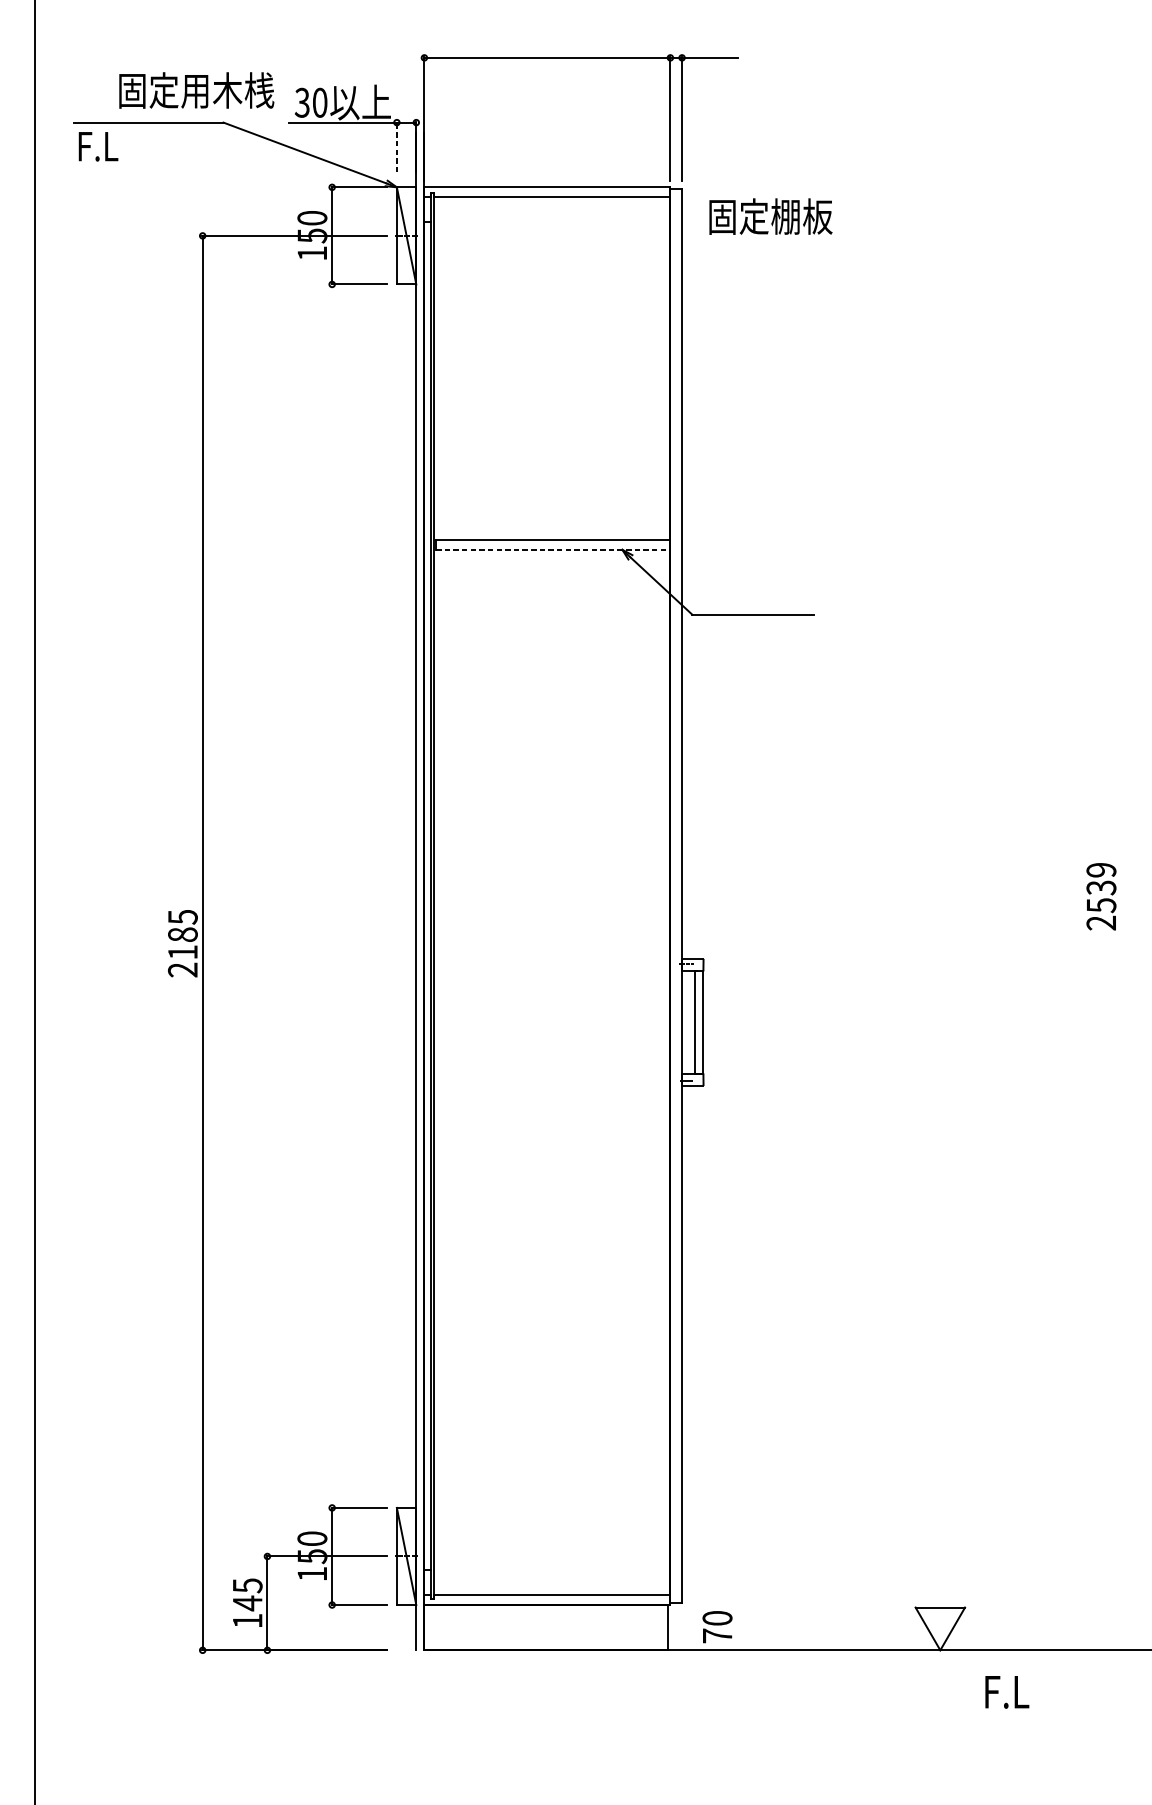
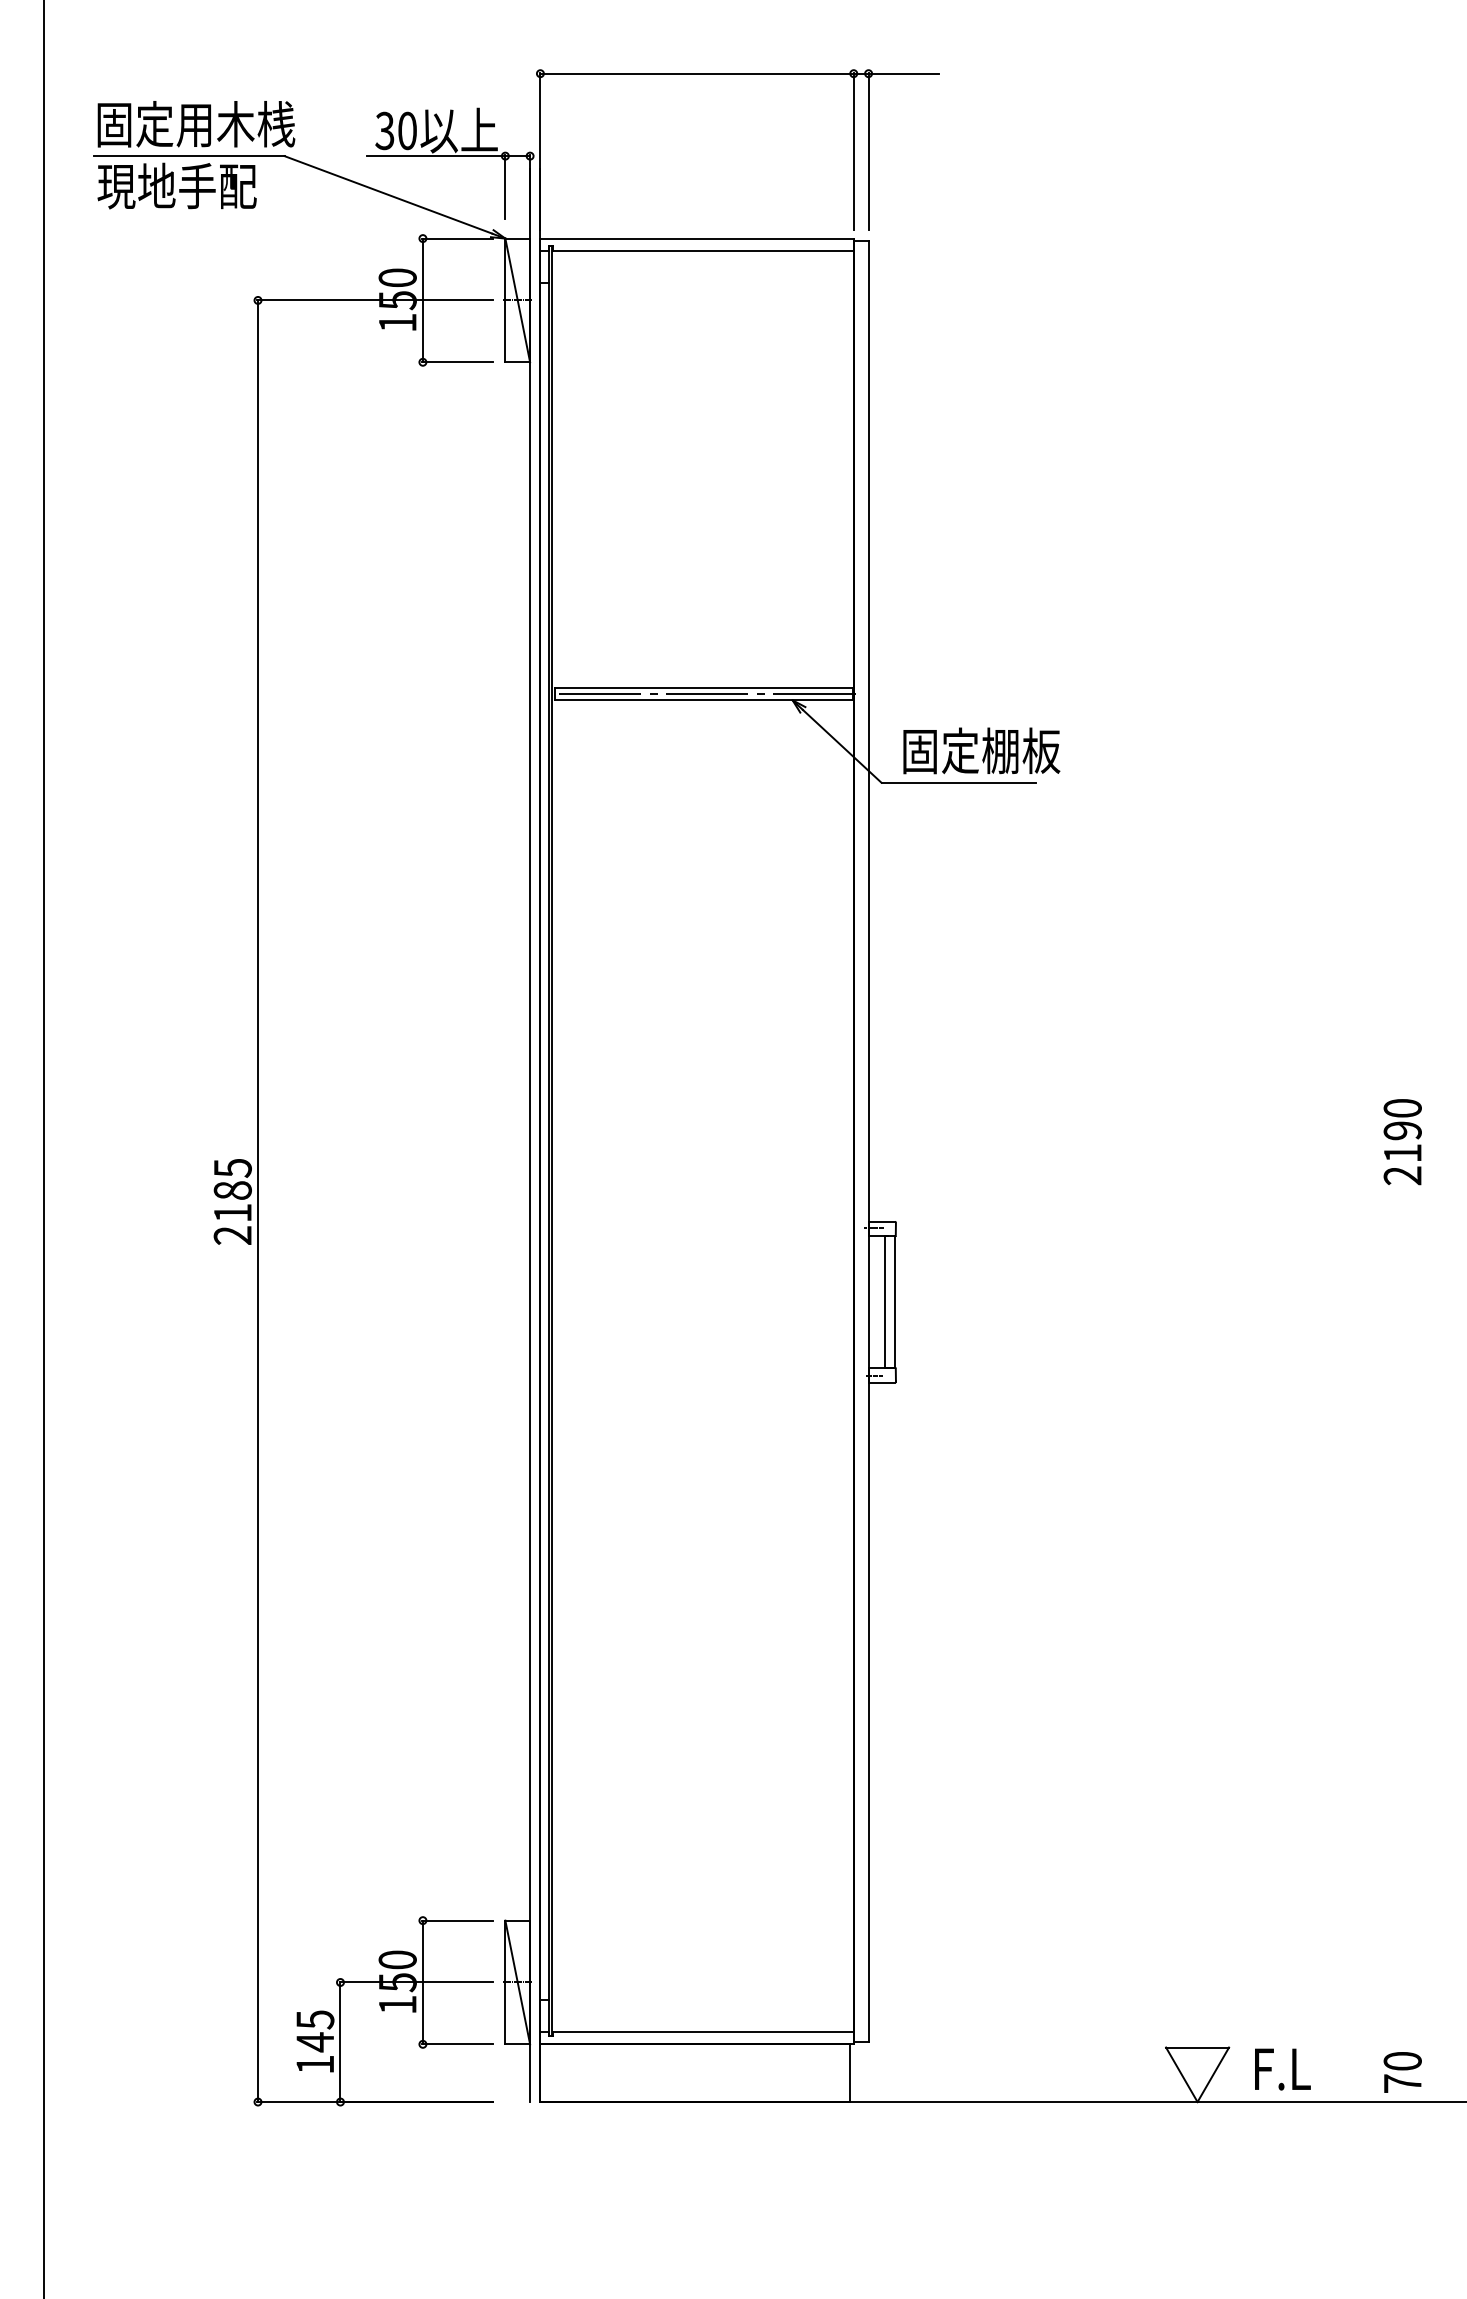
text: (196, 90) -> (196, 124), moved
text: (138, 145) -> (176, 185), F.L -> 現地手配
line: (396, 146) -> (505, 186), dashed -> solid
text: (770, 216) -> (981, 750), moved
line: (552, 545) -> (703, 694), added
line: (553, 549) -> (704, 700), dashed -> solid
text: (1101, 888) -> (1402, 1131), 2539 -> 2190
text: (717, 1627) -> (1402, 2072), moved
text: (1007, 1692) -> (1282, 2069), moved

